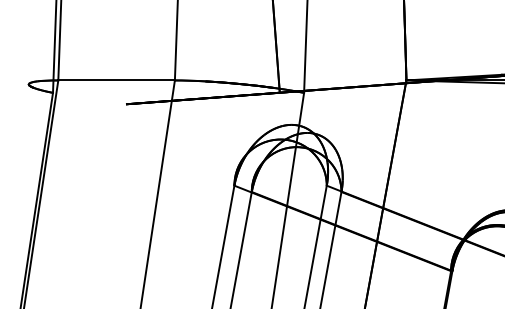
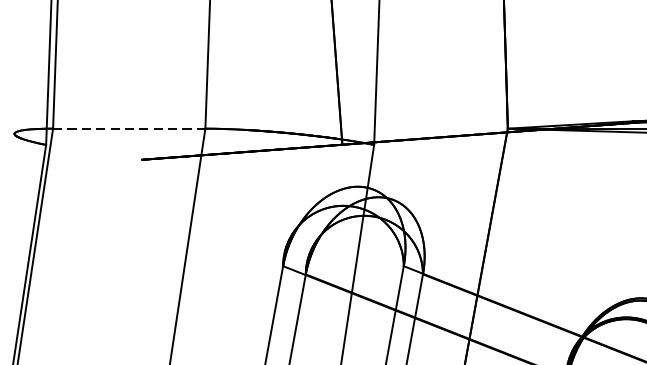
line: (117, 80) -> (130, 128), solid -> dashed

